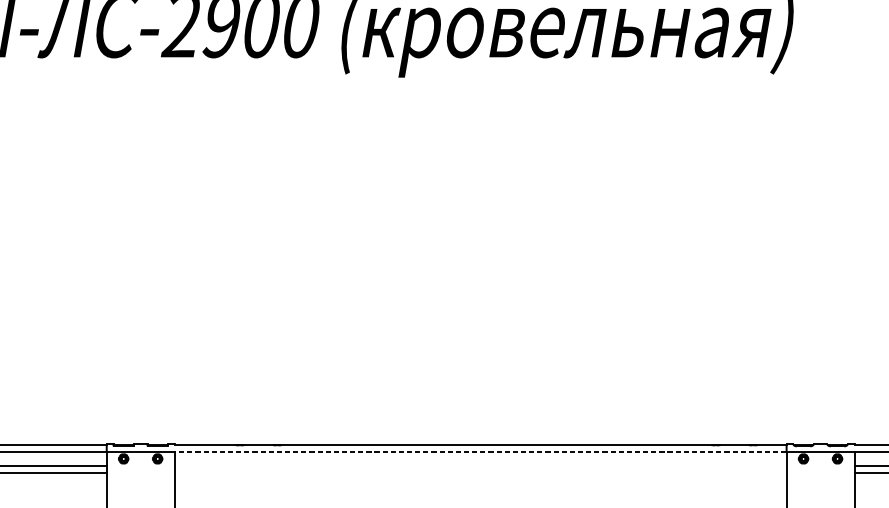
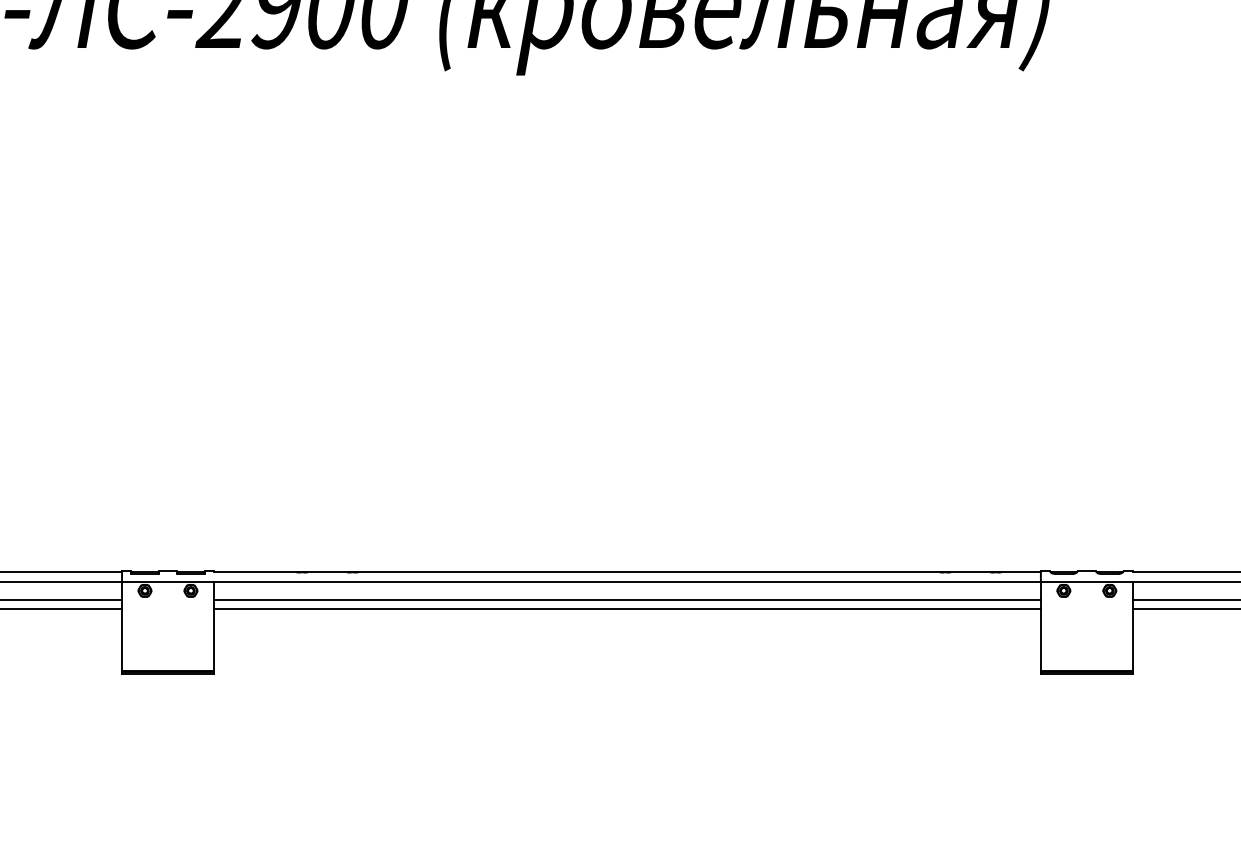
line: (479, 452) -> (626, 581), dashed -> solid
line: (479, 466) -> (626, 600), added
line: (479, 472) -> (626, 609), added

